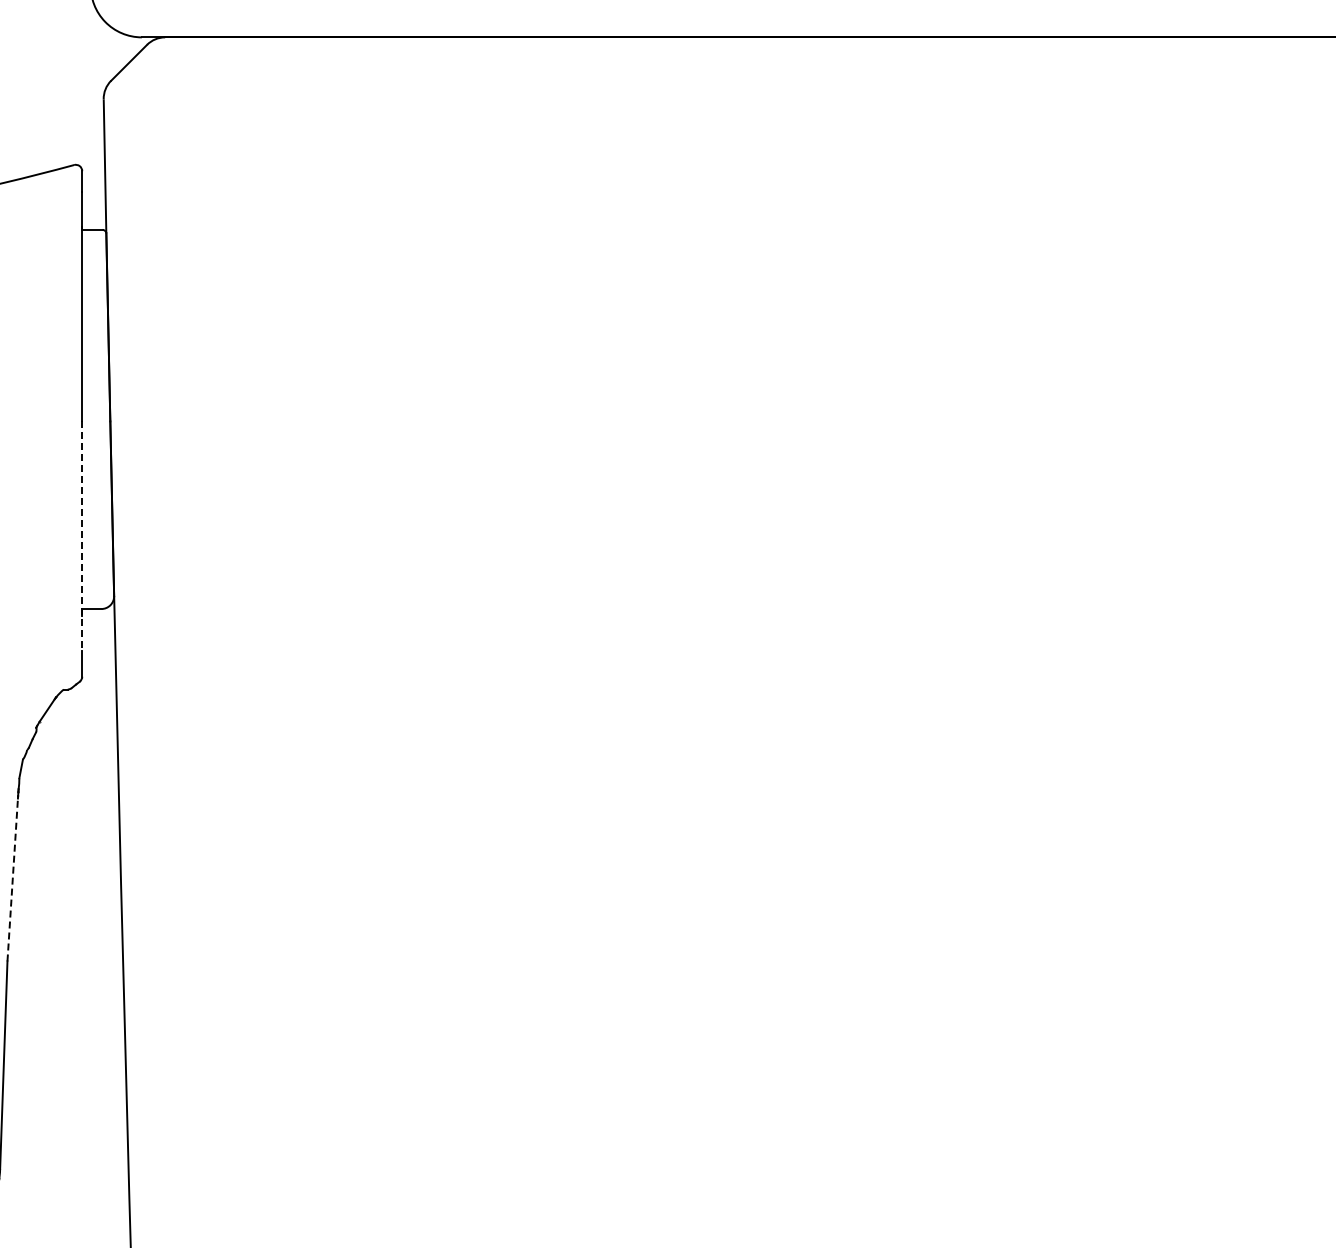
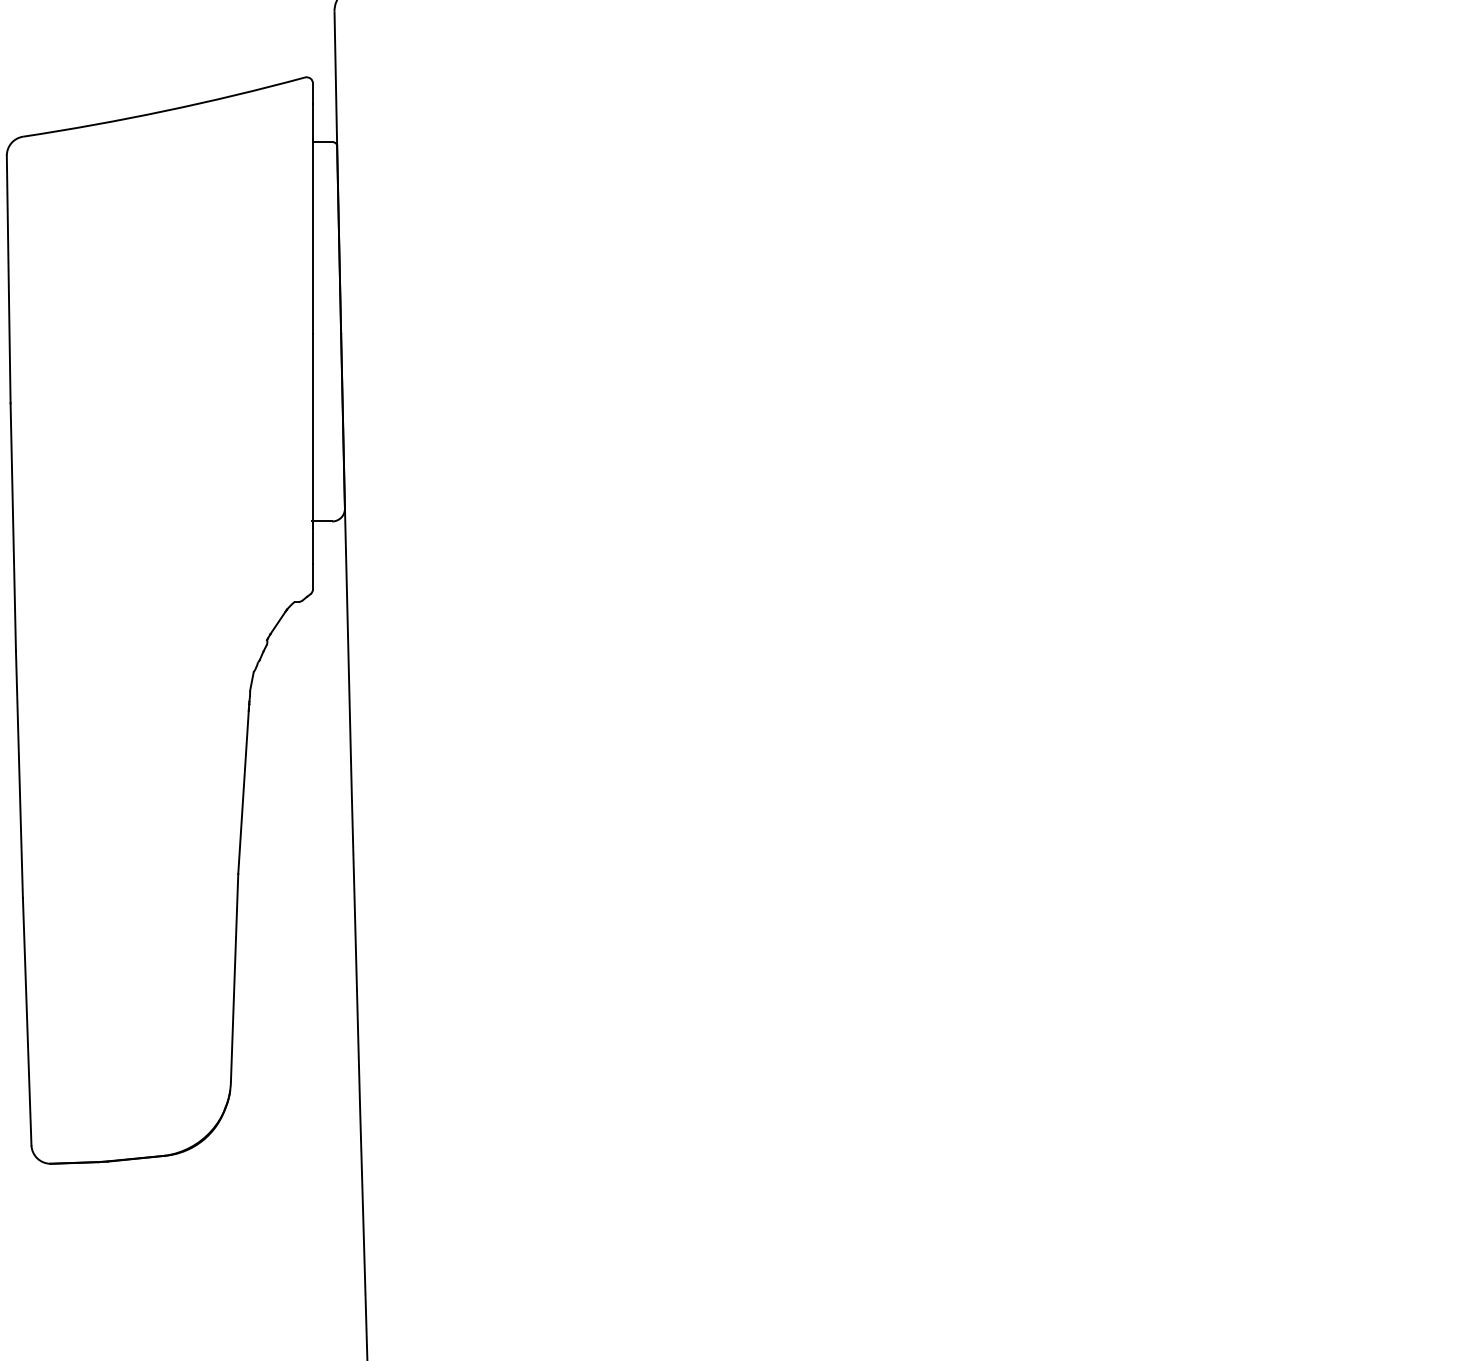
line: (82, 536) -> (313, 448), dashed -> solid
line: (12, 880) -> (243, 792), dashed -> solid

